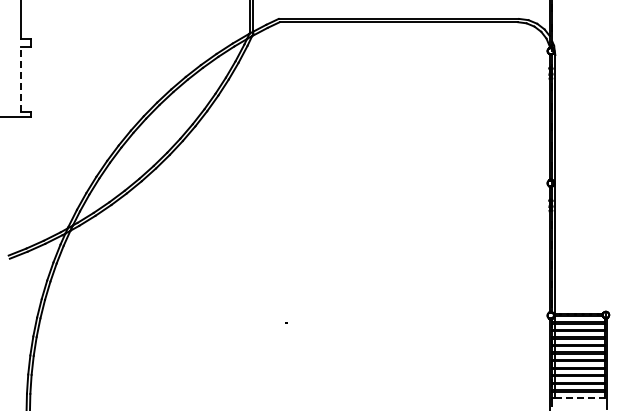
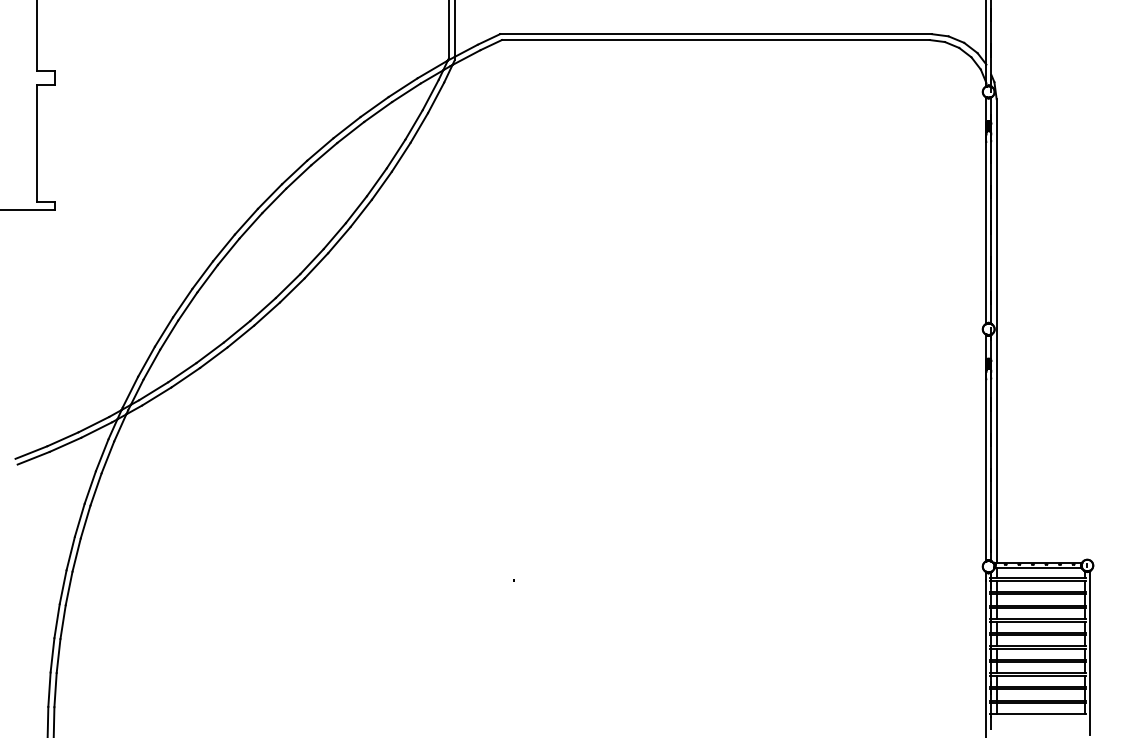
line: (20, 79) -> (36, 142), dashed -> solid
line: (579, 397) -> (1040, 713), dashed -> solid

